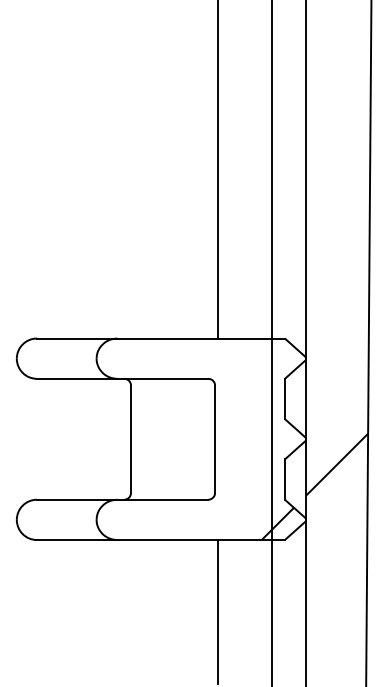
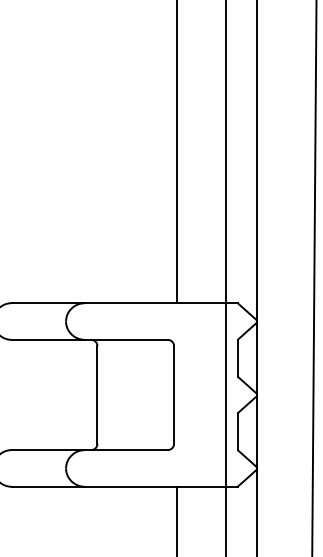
hatch: (337, 464) -> (285, 417), removed
hatch: (277, 523) -> (230, 471), removed

